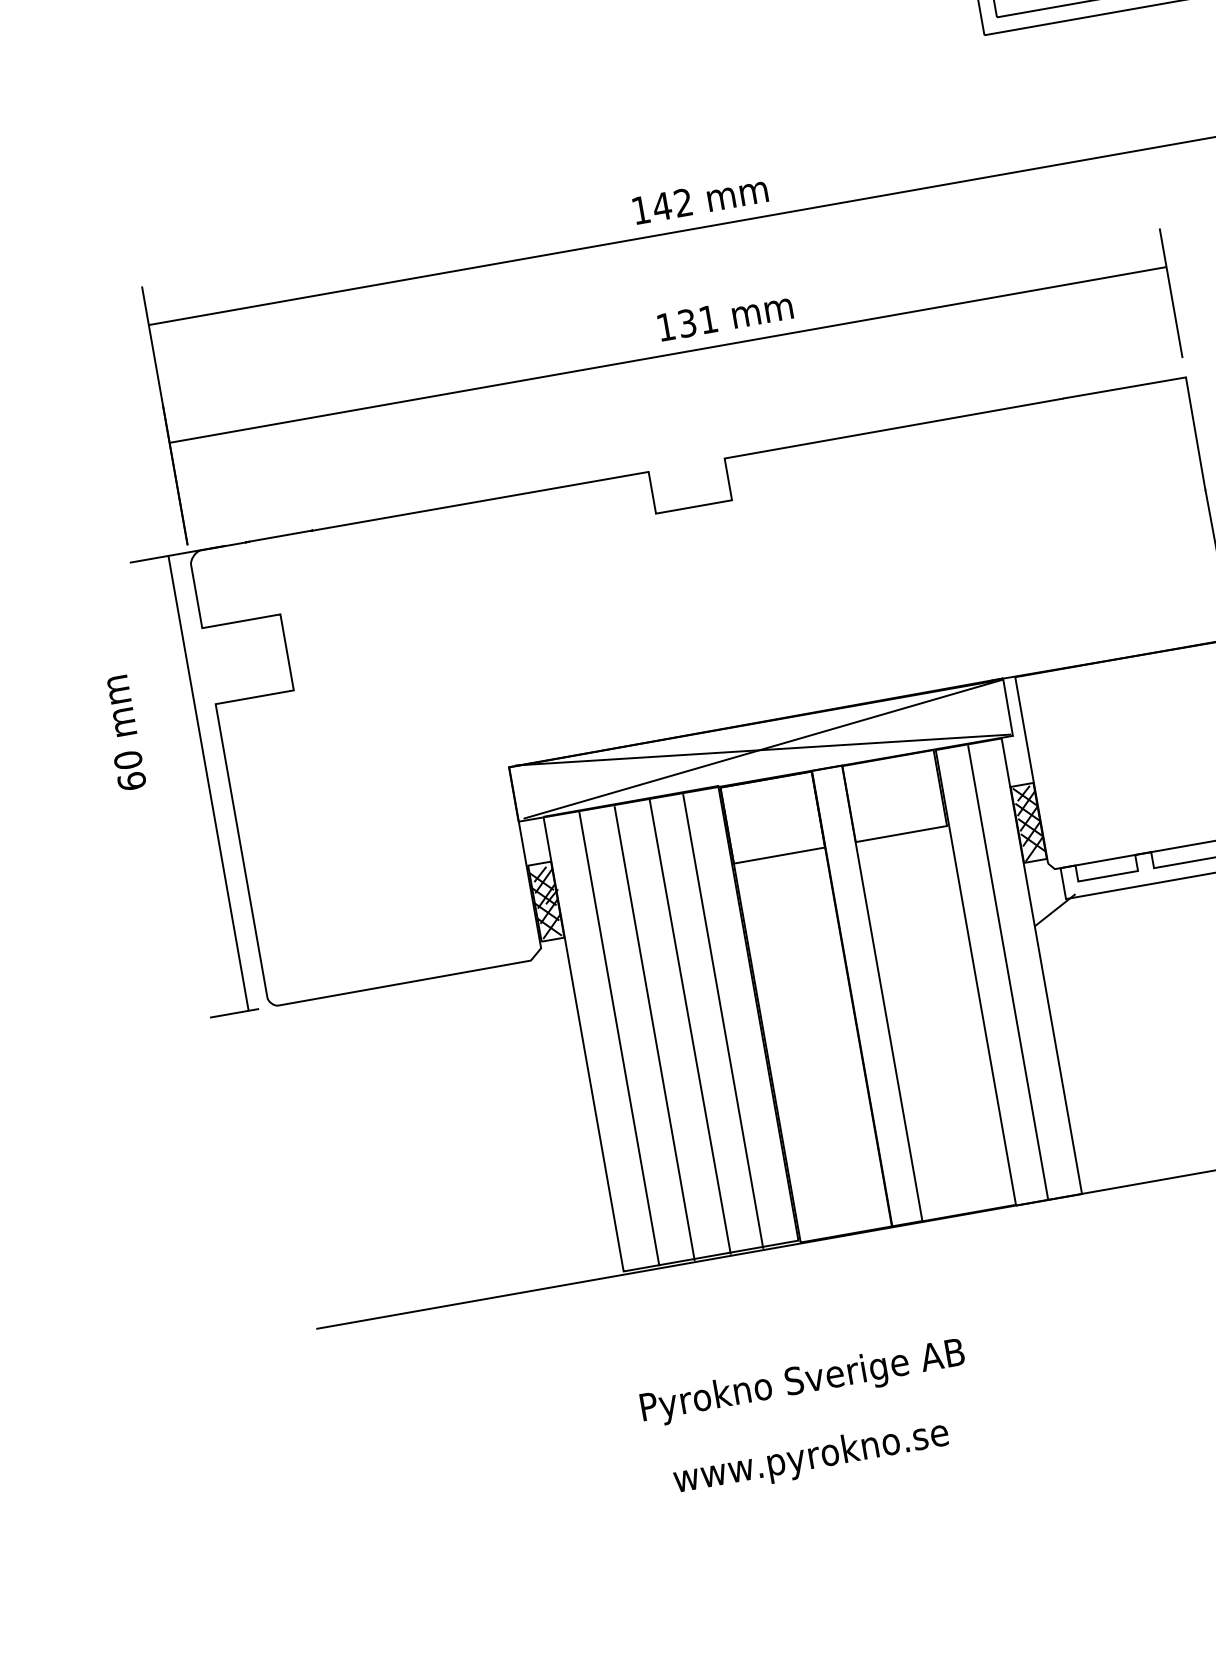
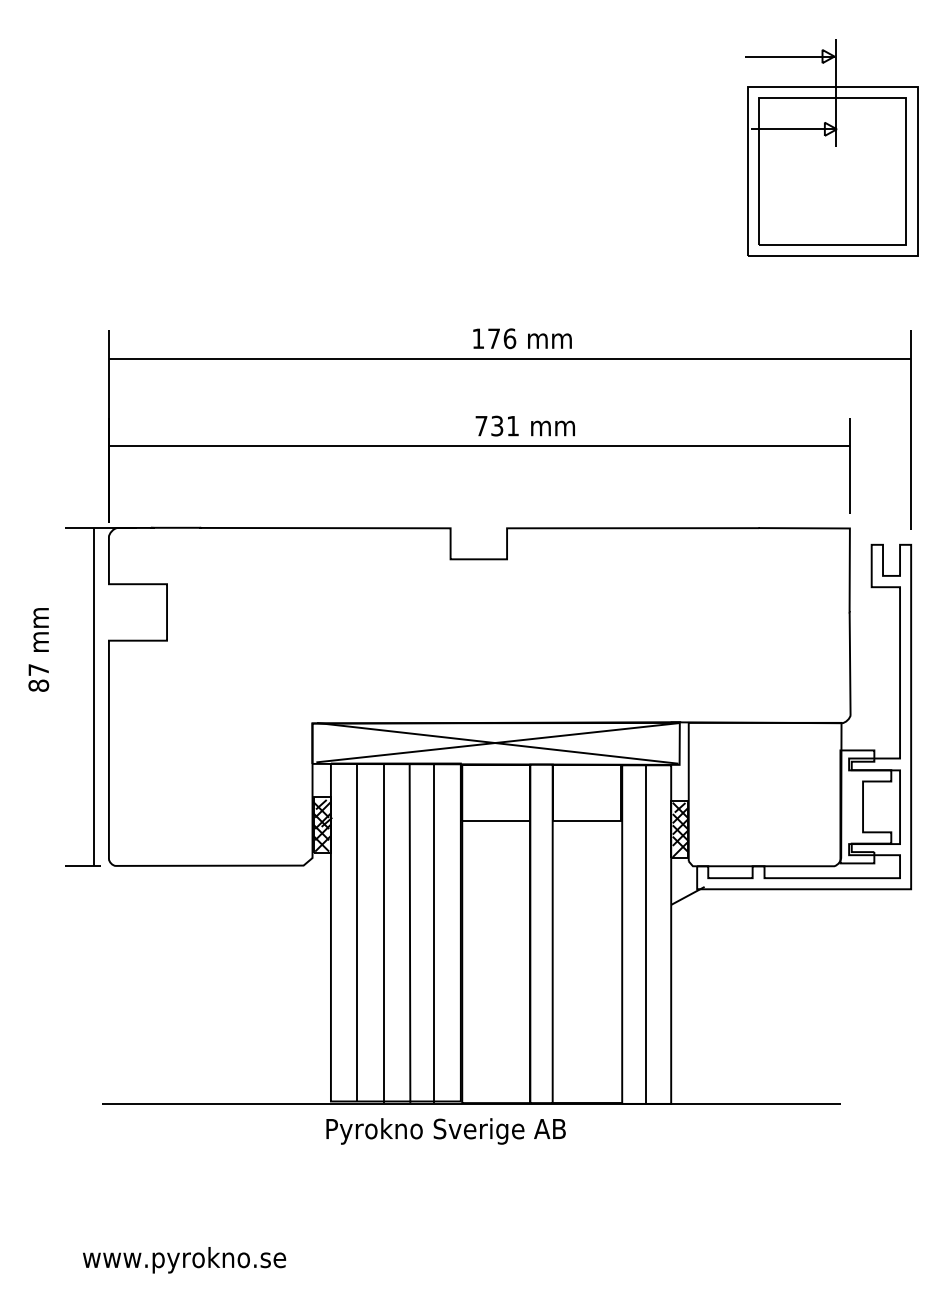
text: (672, 204) -> (501, 338), 142 -> 176
text: (666, 327) -> (481, 426), 131 -> 731
text: (129, 770) -> (38, 677), 60 -> 87
text: (802, 1382) -> (445, 1131), moved
text: (811, 1458) -> (184, 1260), moved

